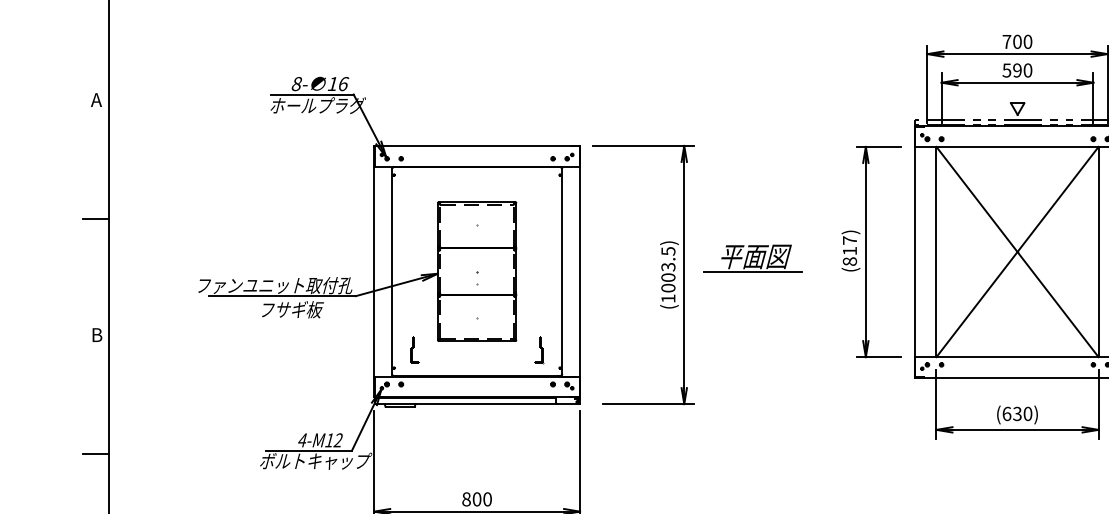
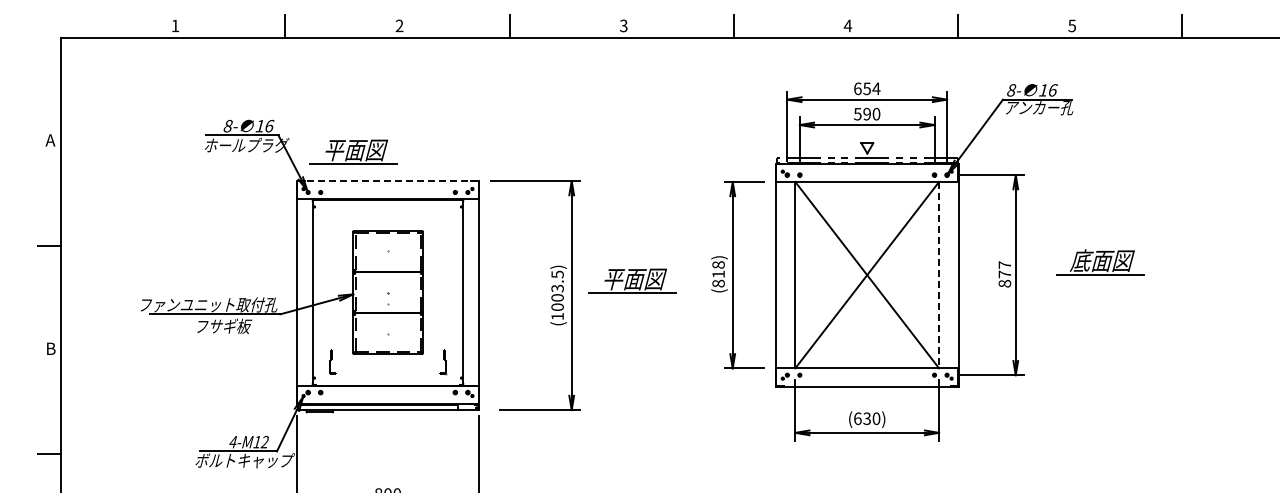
text: (1017, 41) -> (867, 88), 700 -> 654
part: (438, 112) -> (353, 151), added
line: (476, 146) -> (387, 181), solid -> dashed
text: (849, 240) -> (718, 264), (817) -> (818)
line: (1099, 252) -> (939, 275), solid -> dashed

